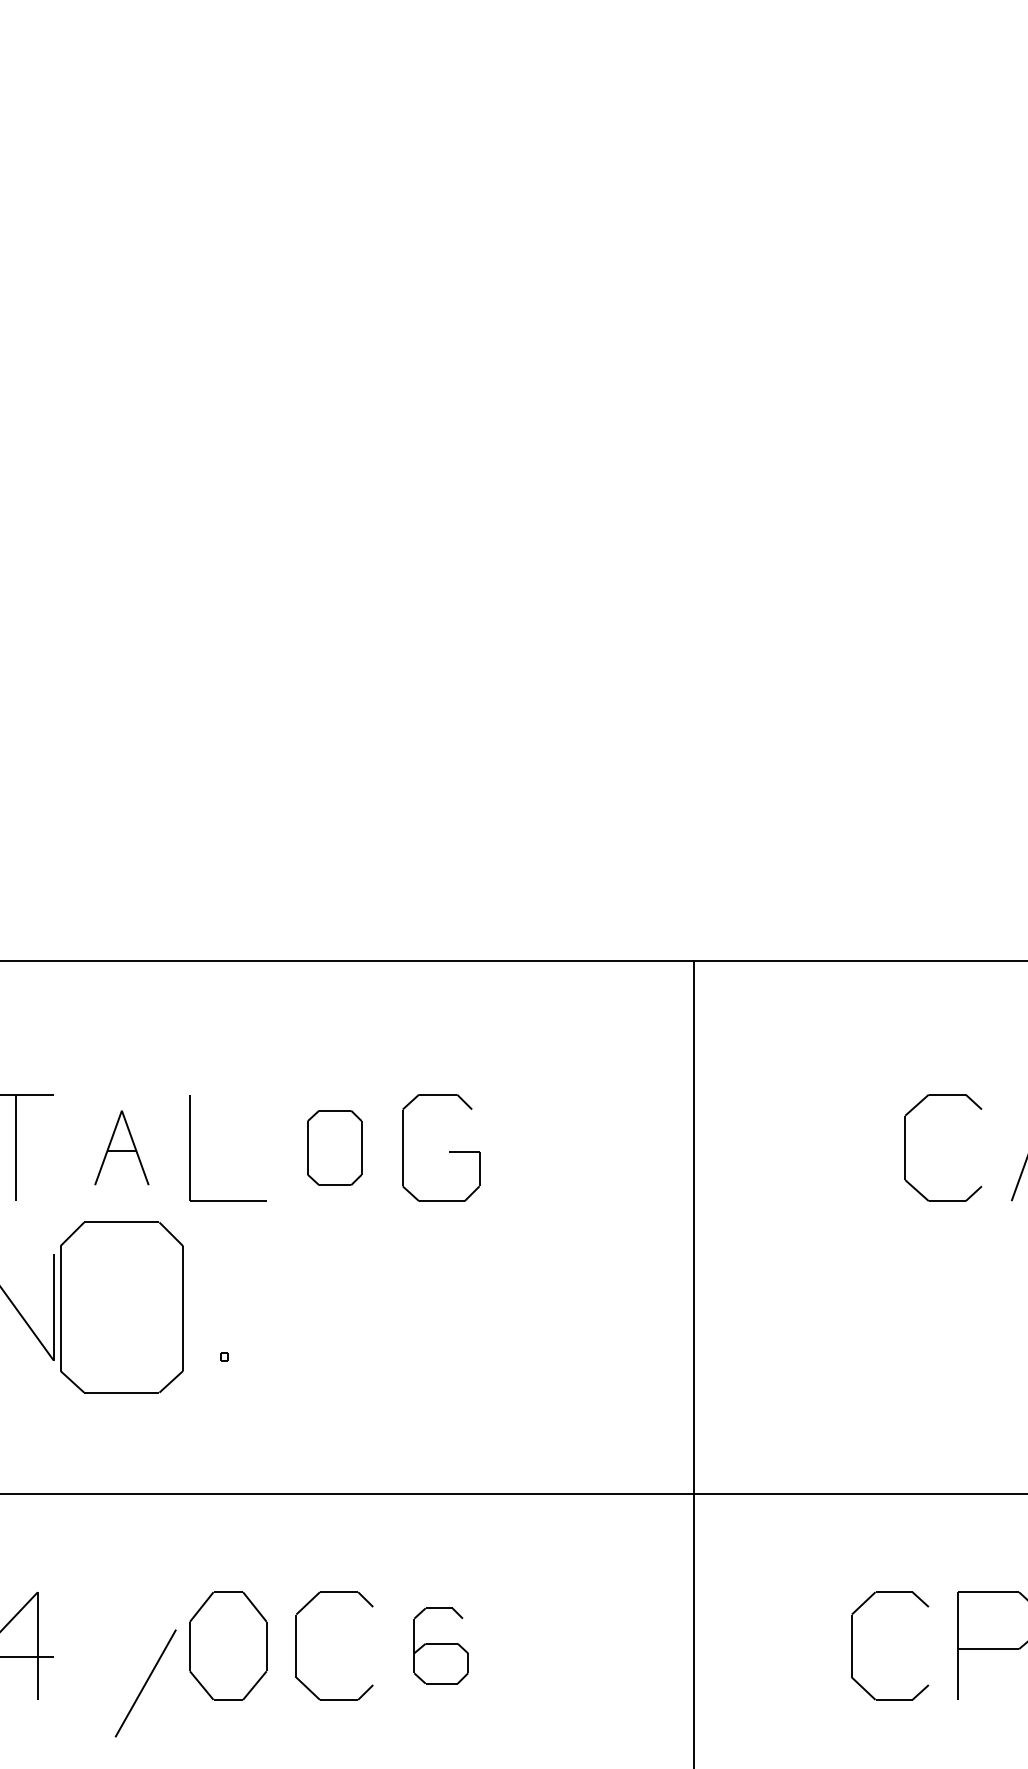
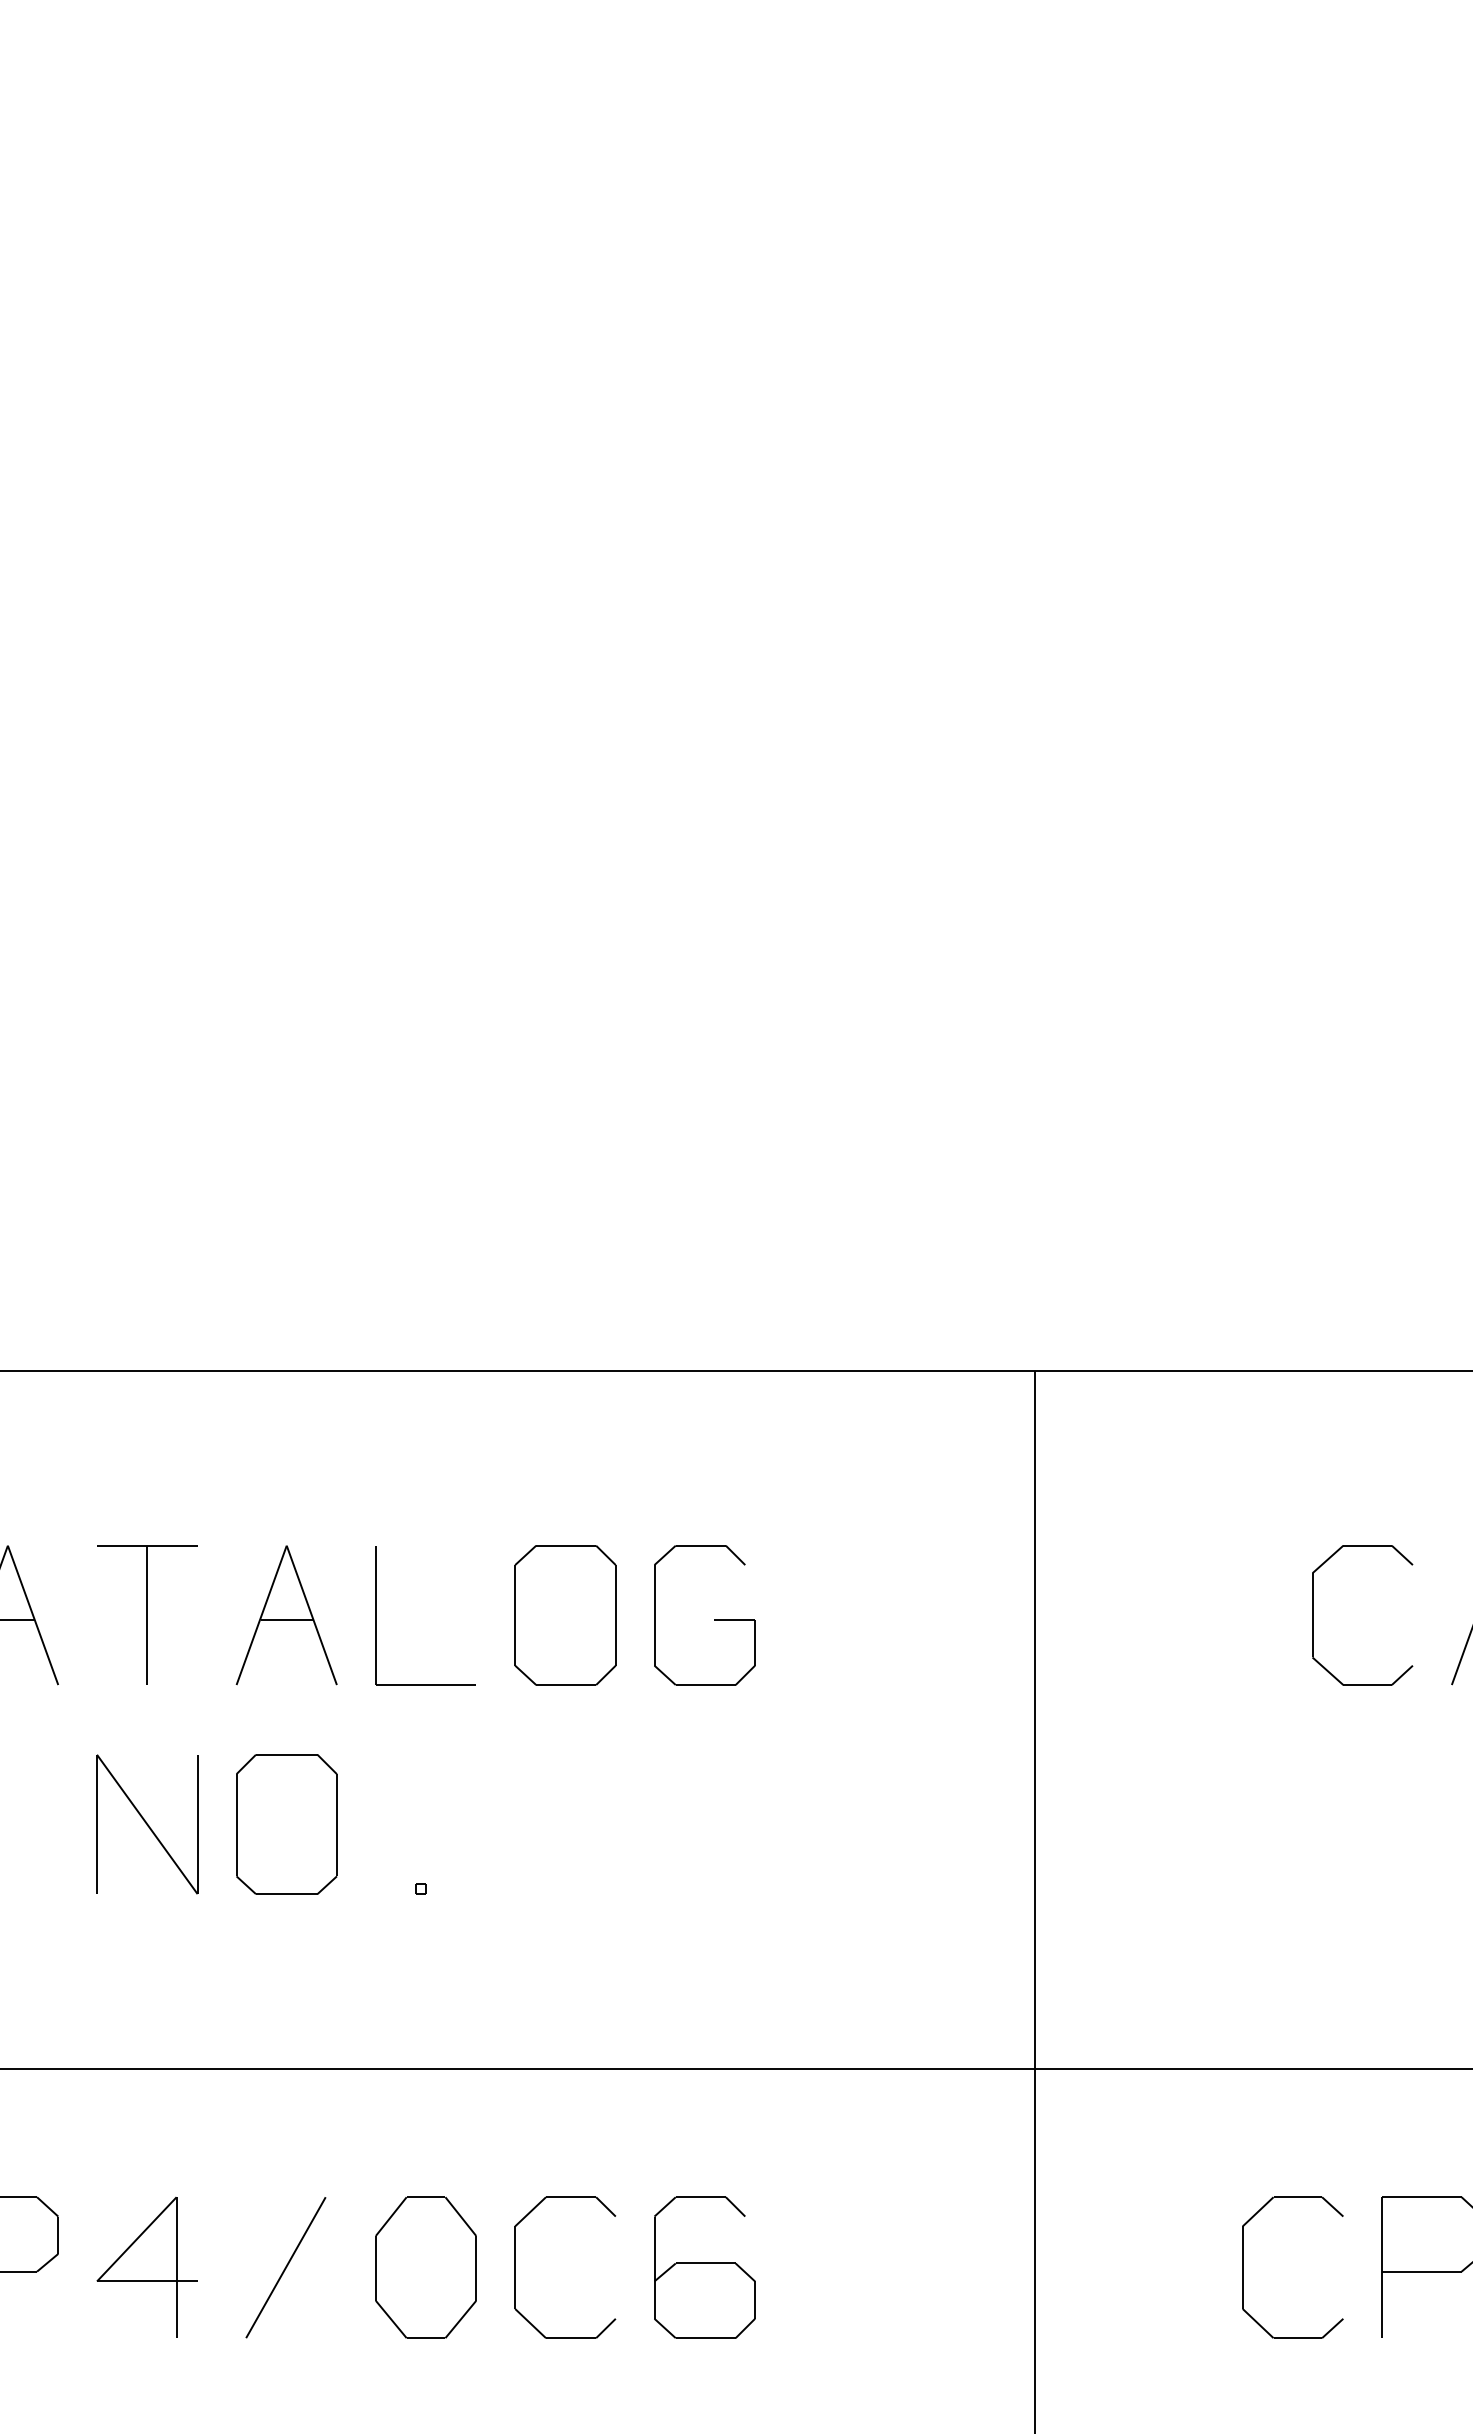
part: (121, 1148) -> (286, 1615), size x1.43
part: (334, 1148) -> (565, 1615), size x1.43
part: (121, 1307) -> (286, 1824), size x0.62
part: (440, 1645) -> (704, 2267), size x1.43
line: (145, 1683) -> (285, 2267), moved

